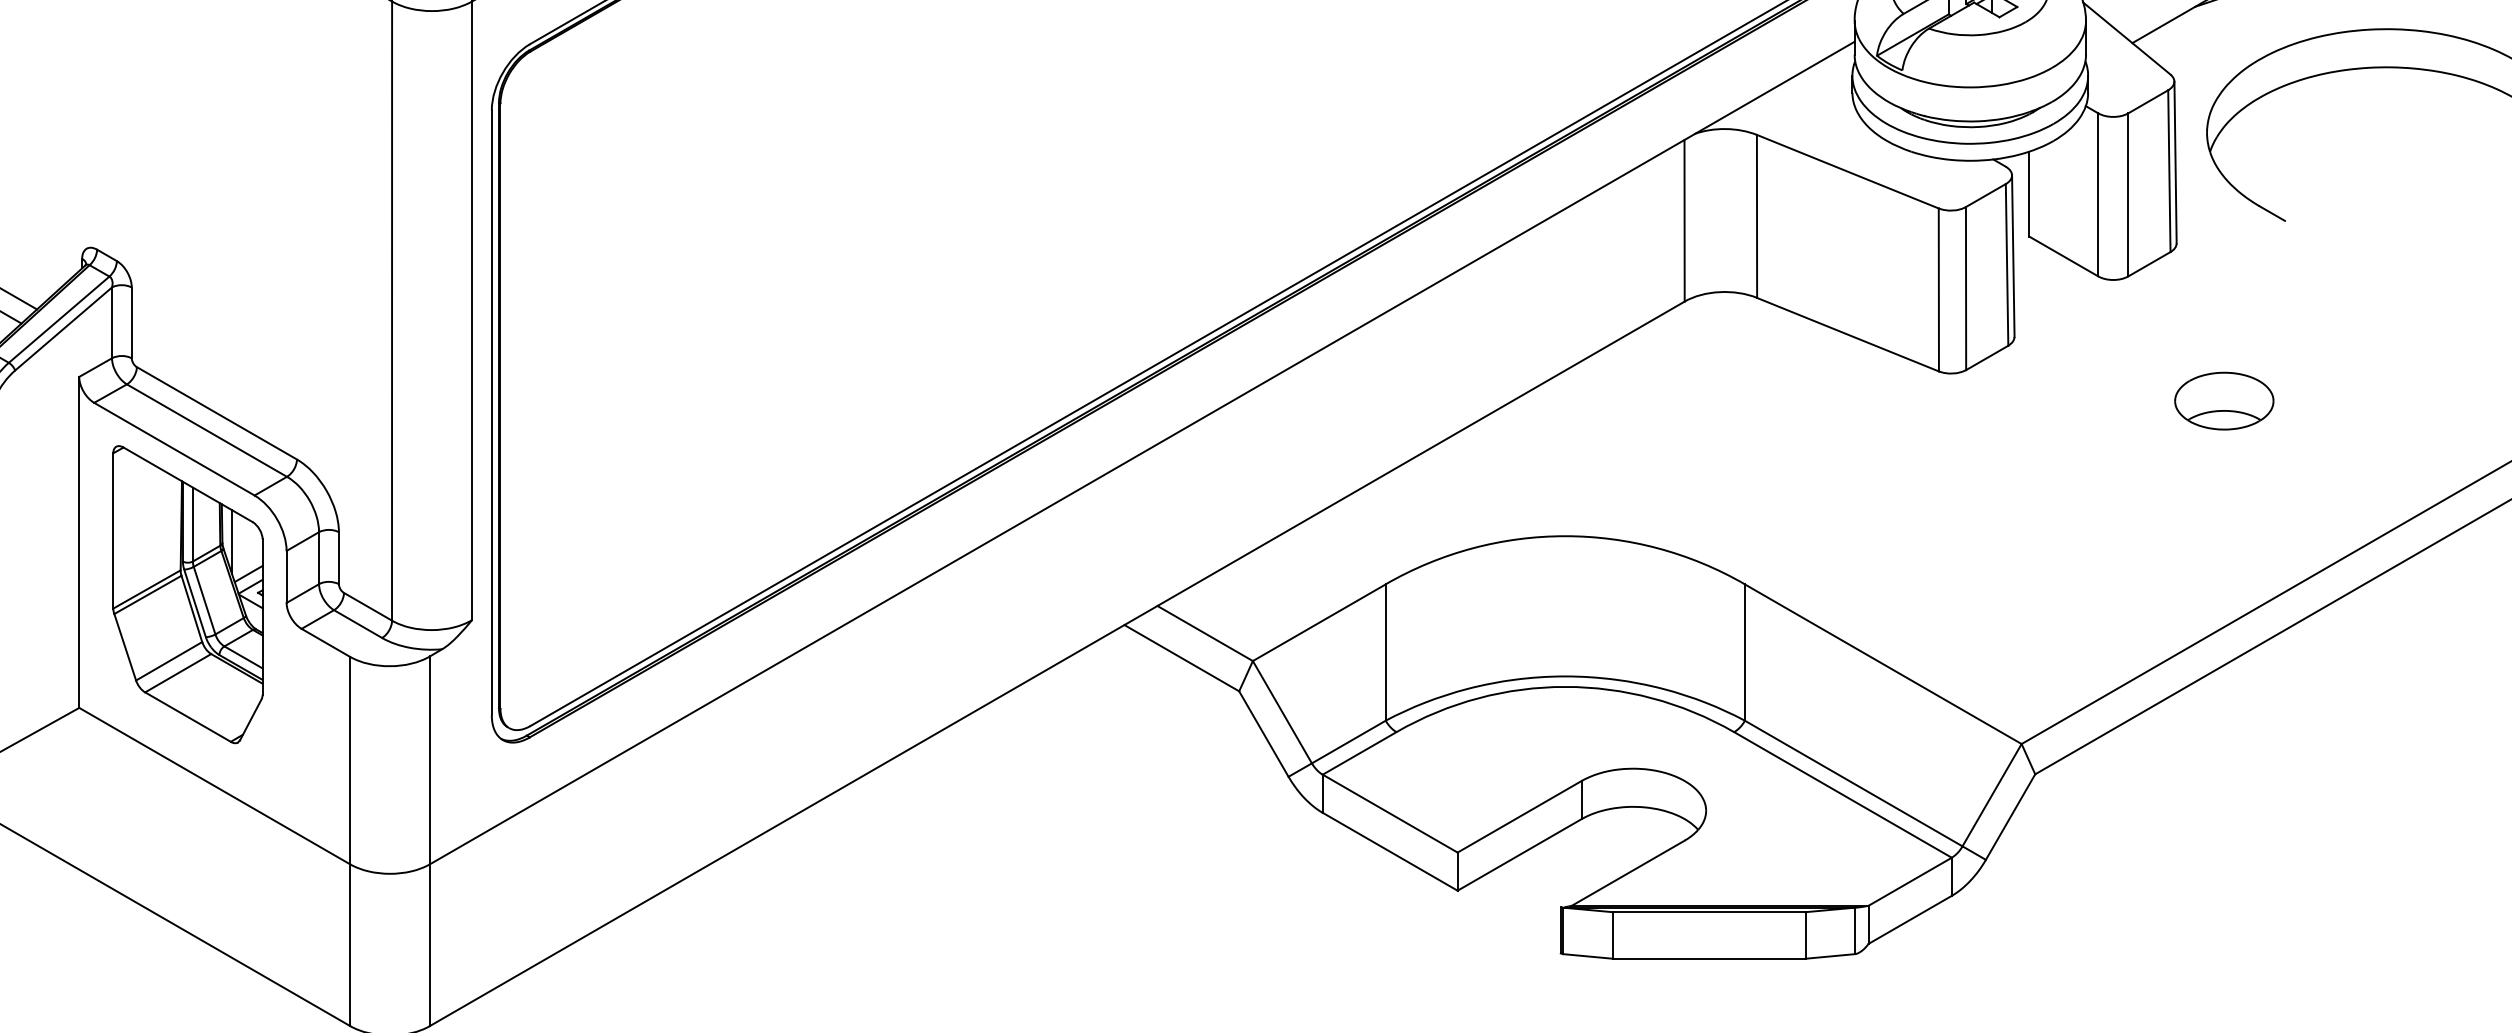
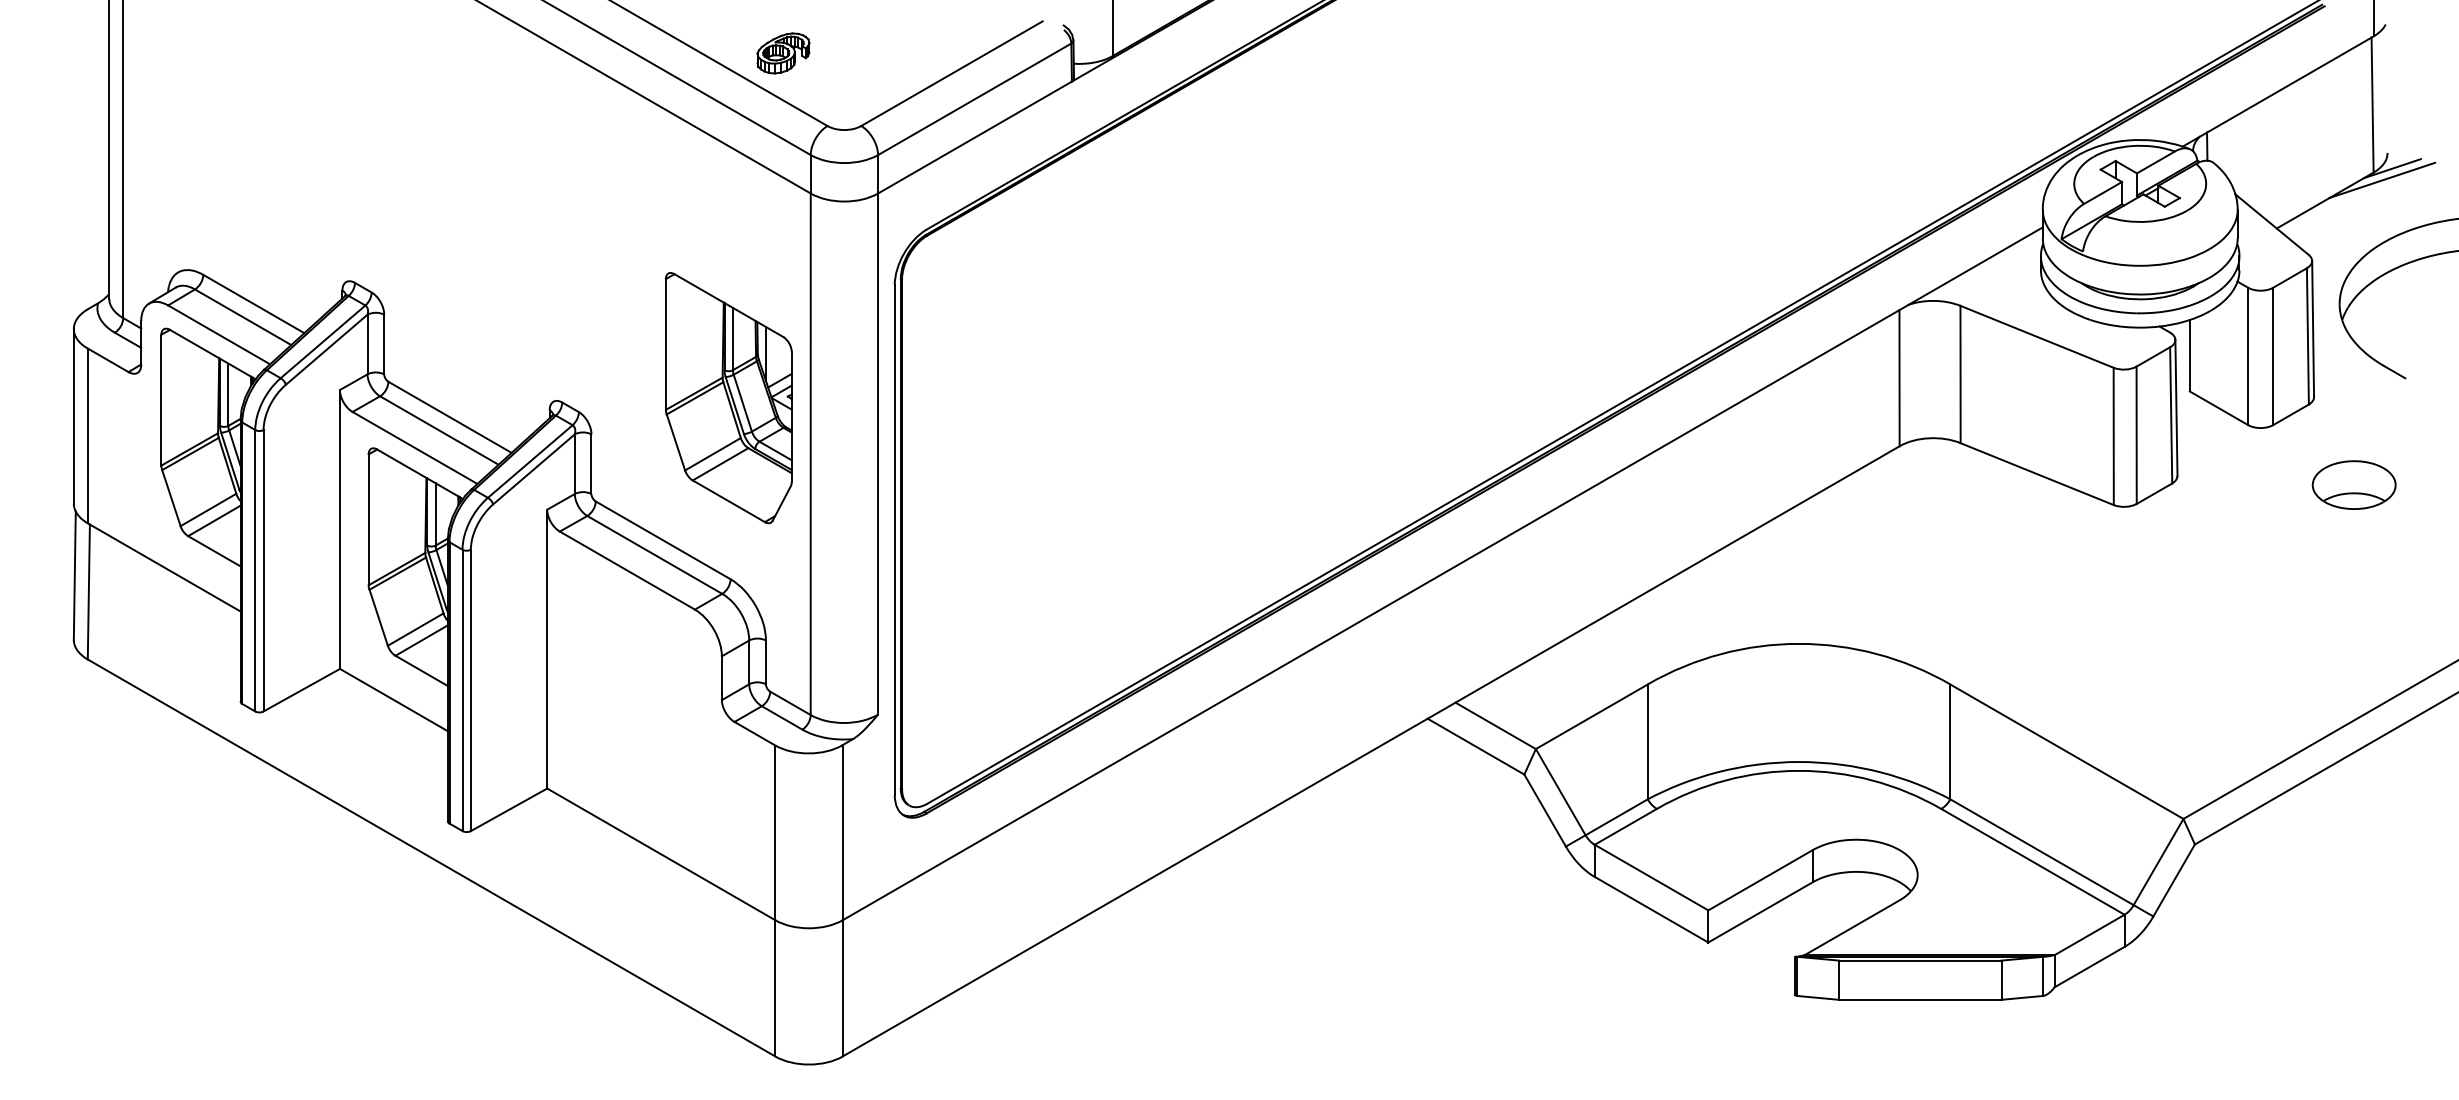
part: (2223, 400) -> (2353, 484), moved
part: (187, 595) -> (728, 398), moved

